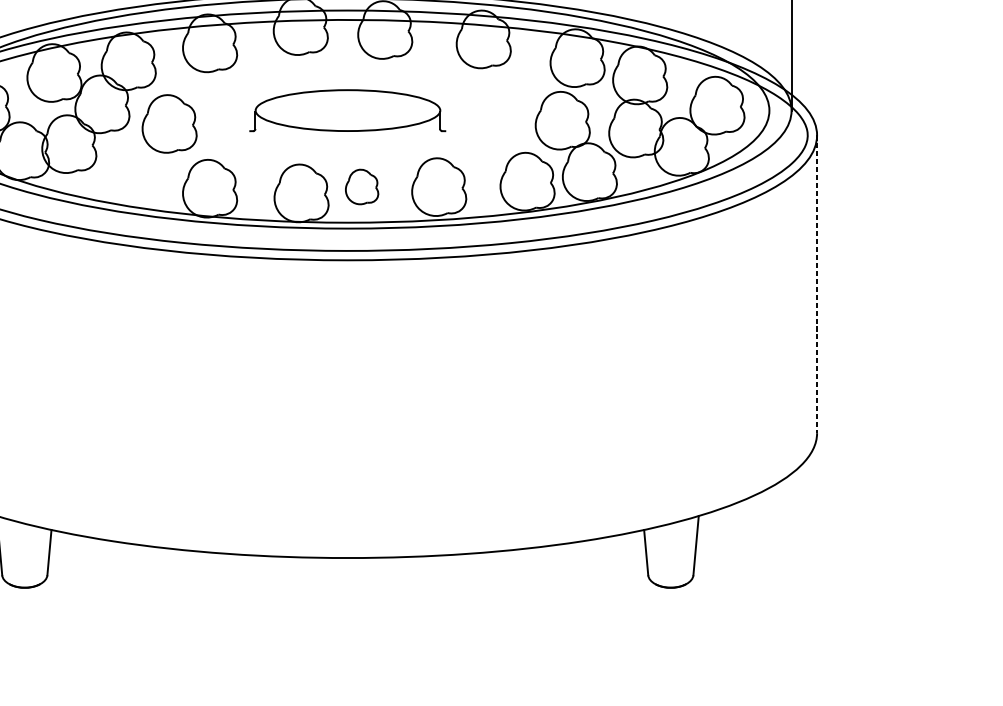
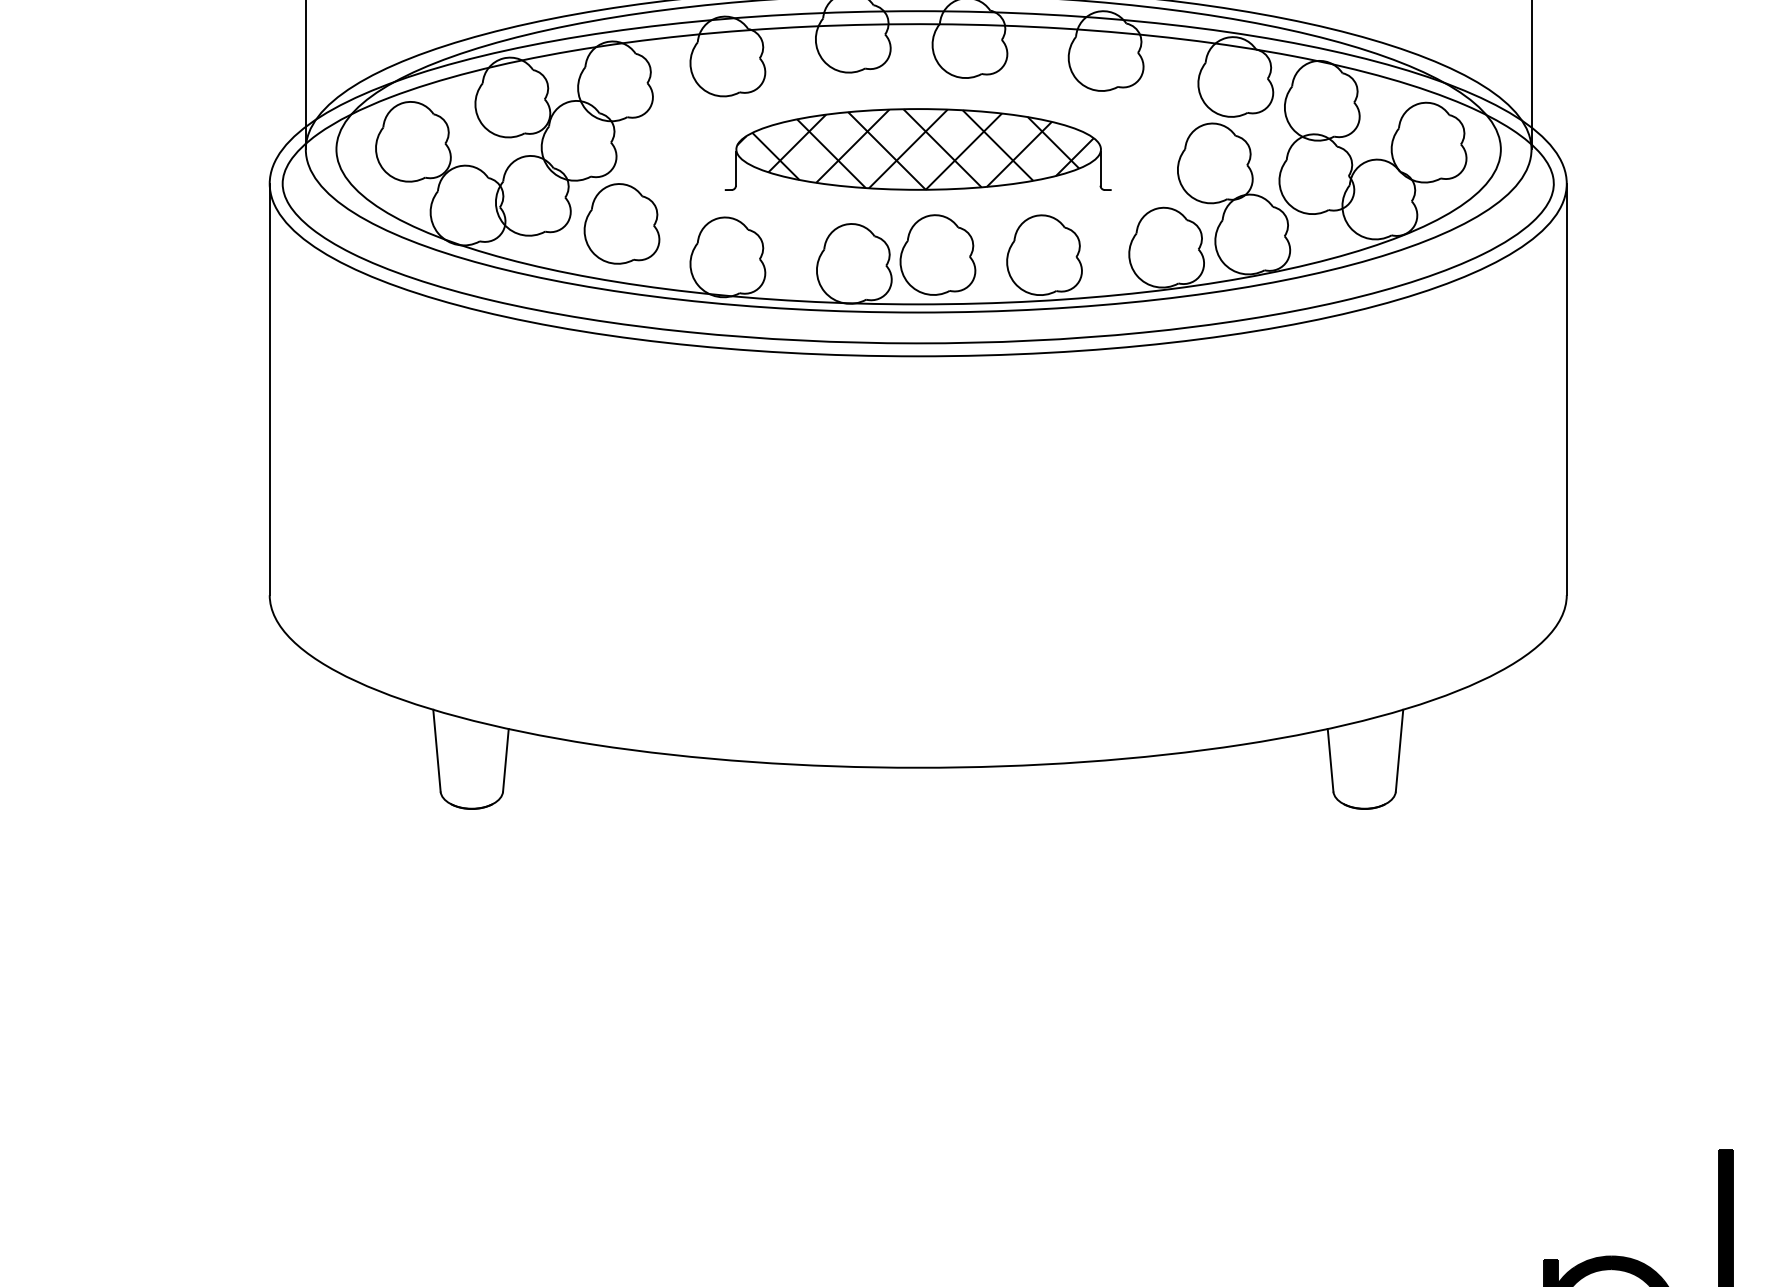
part: (347, 110) -> (917, 149), size x1.43
part: (169, 123) -> (621, 223), moved
part: (361, 186) -> (937, 254), size x1.67
line: (816, 284) -> (1566, 389), dashed -> solid

